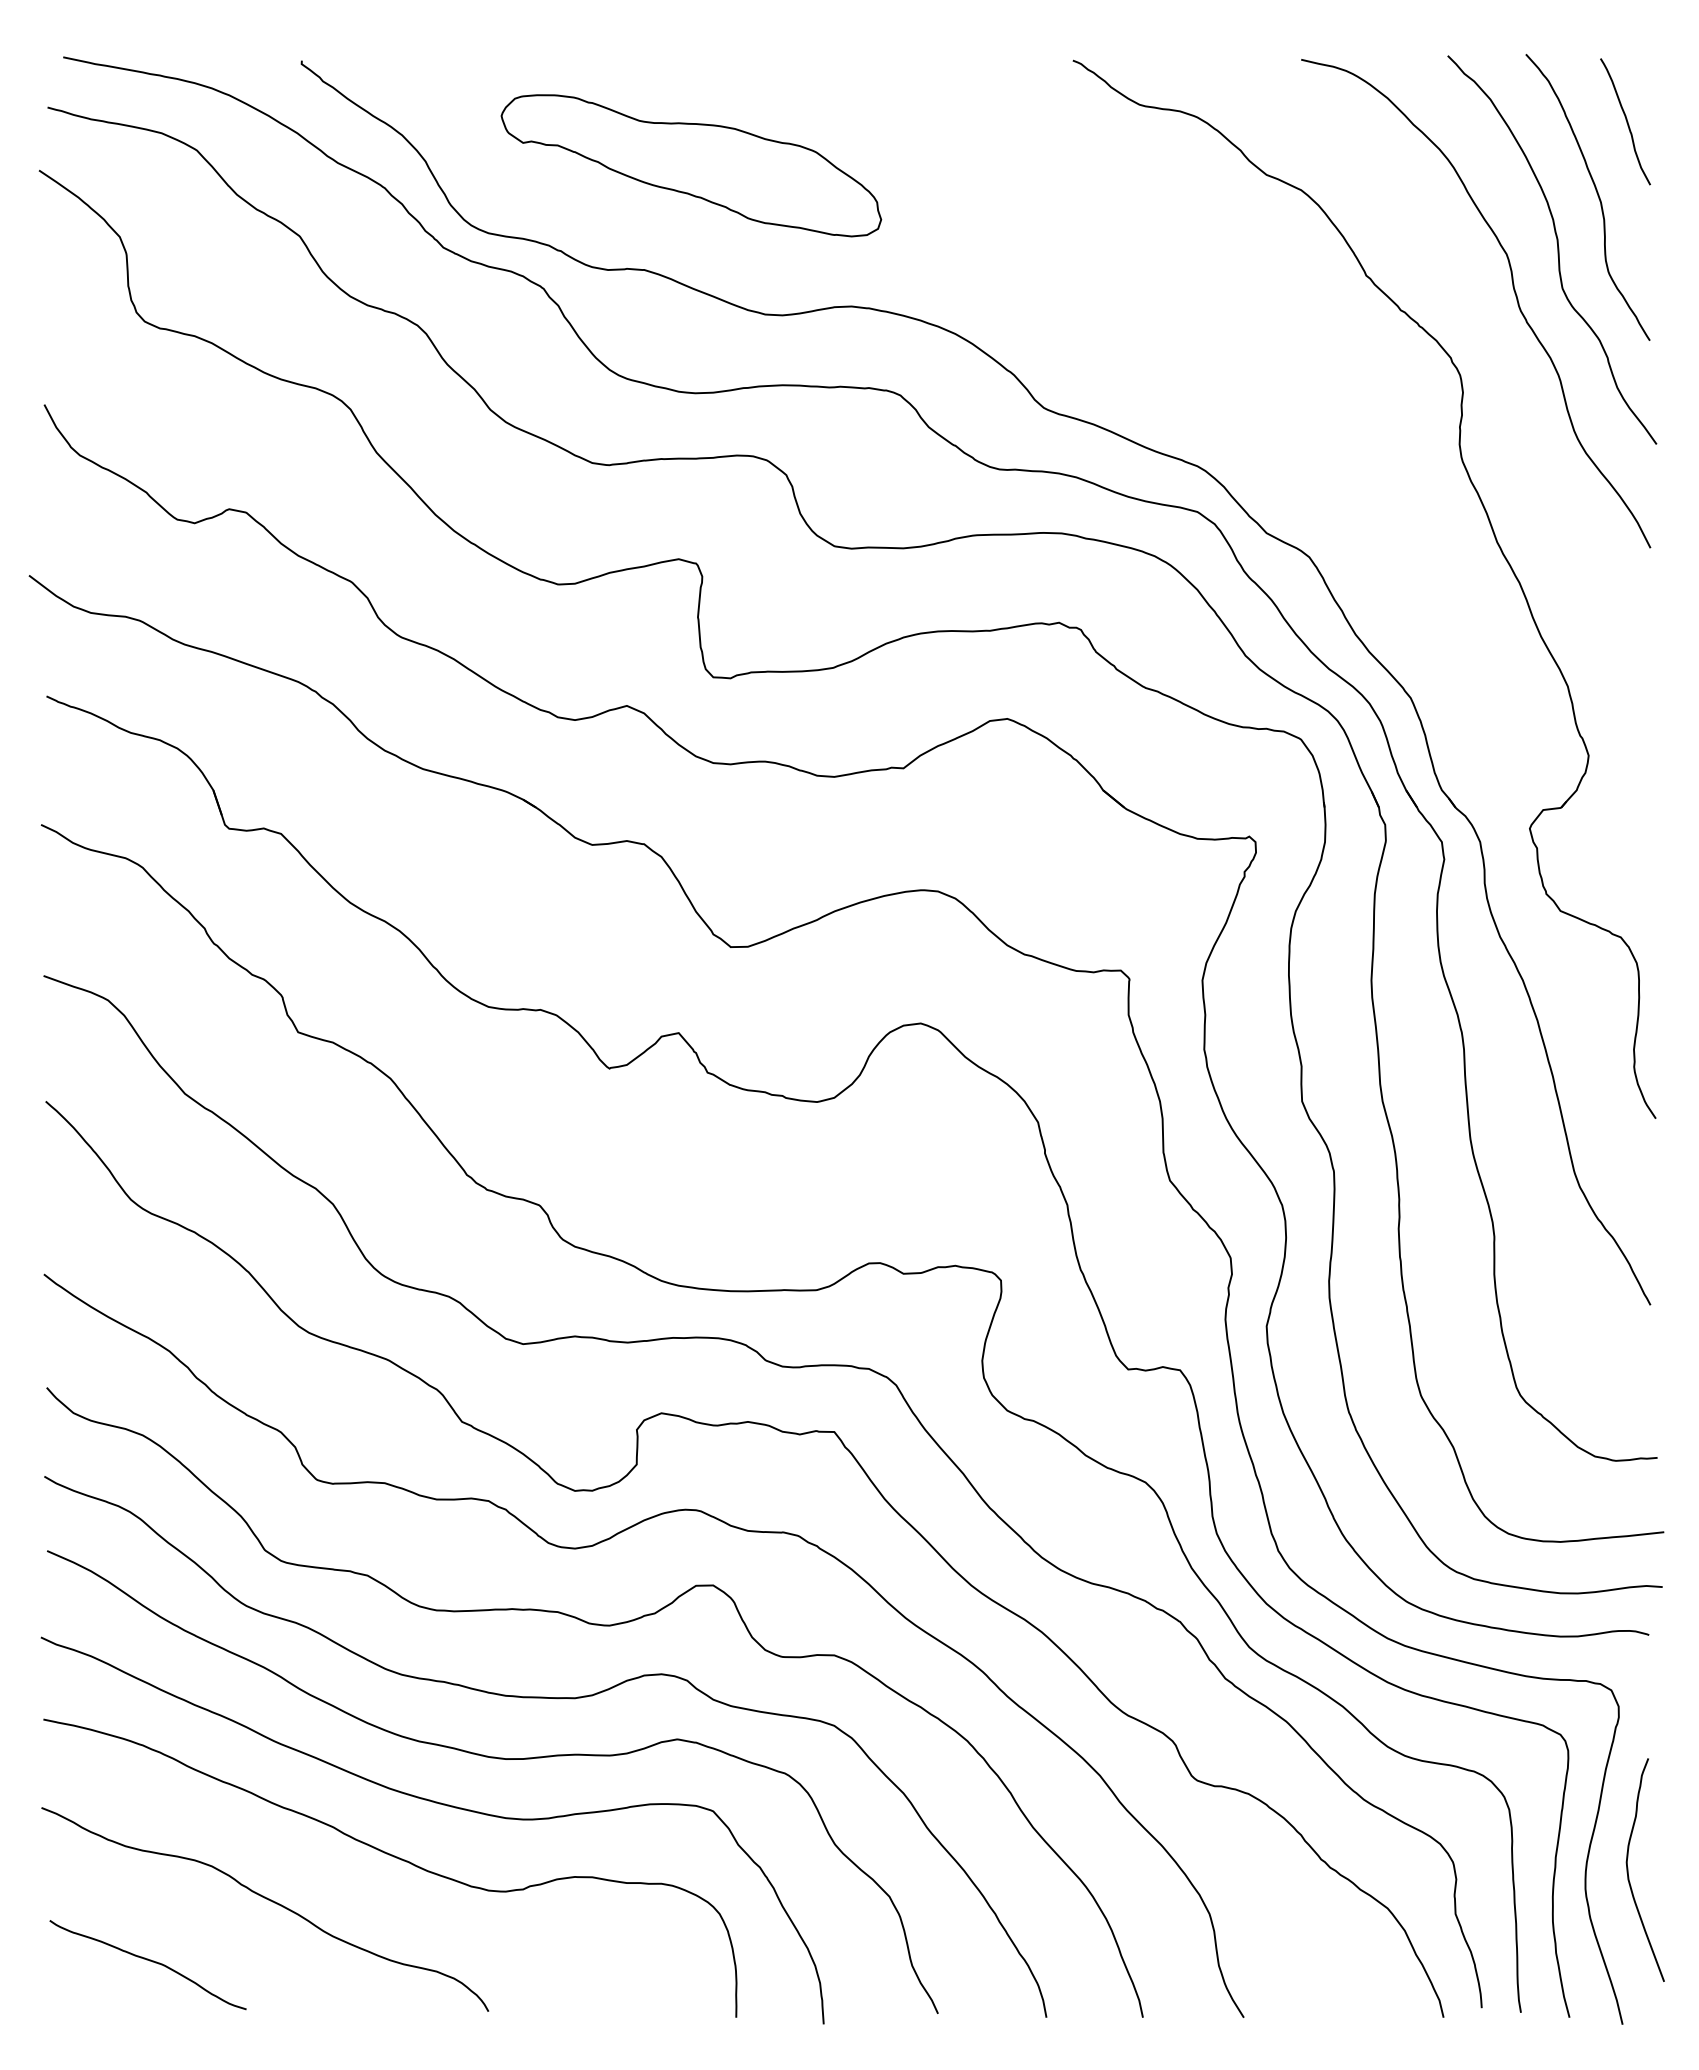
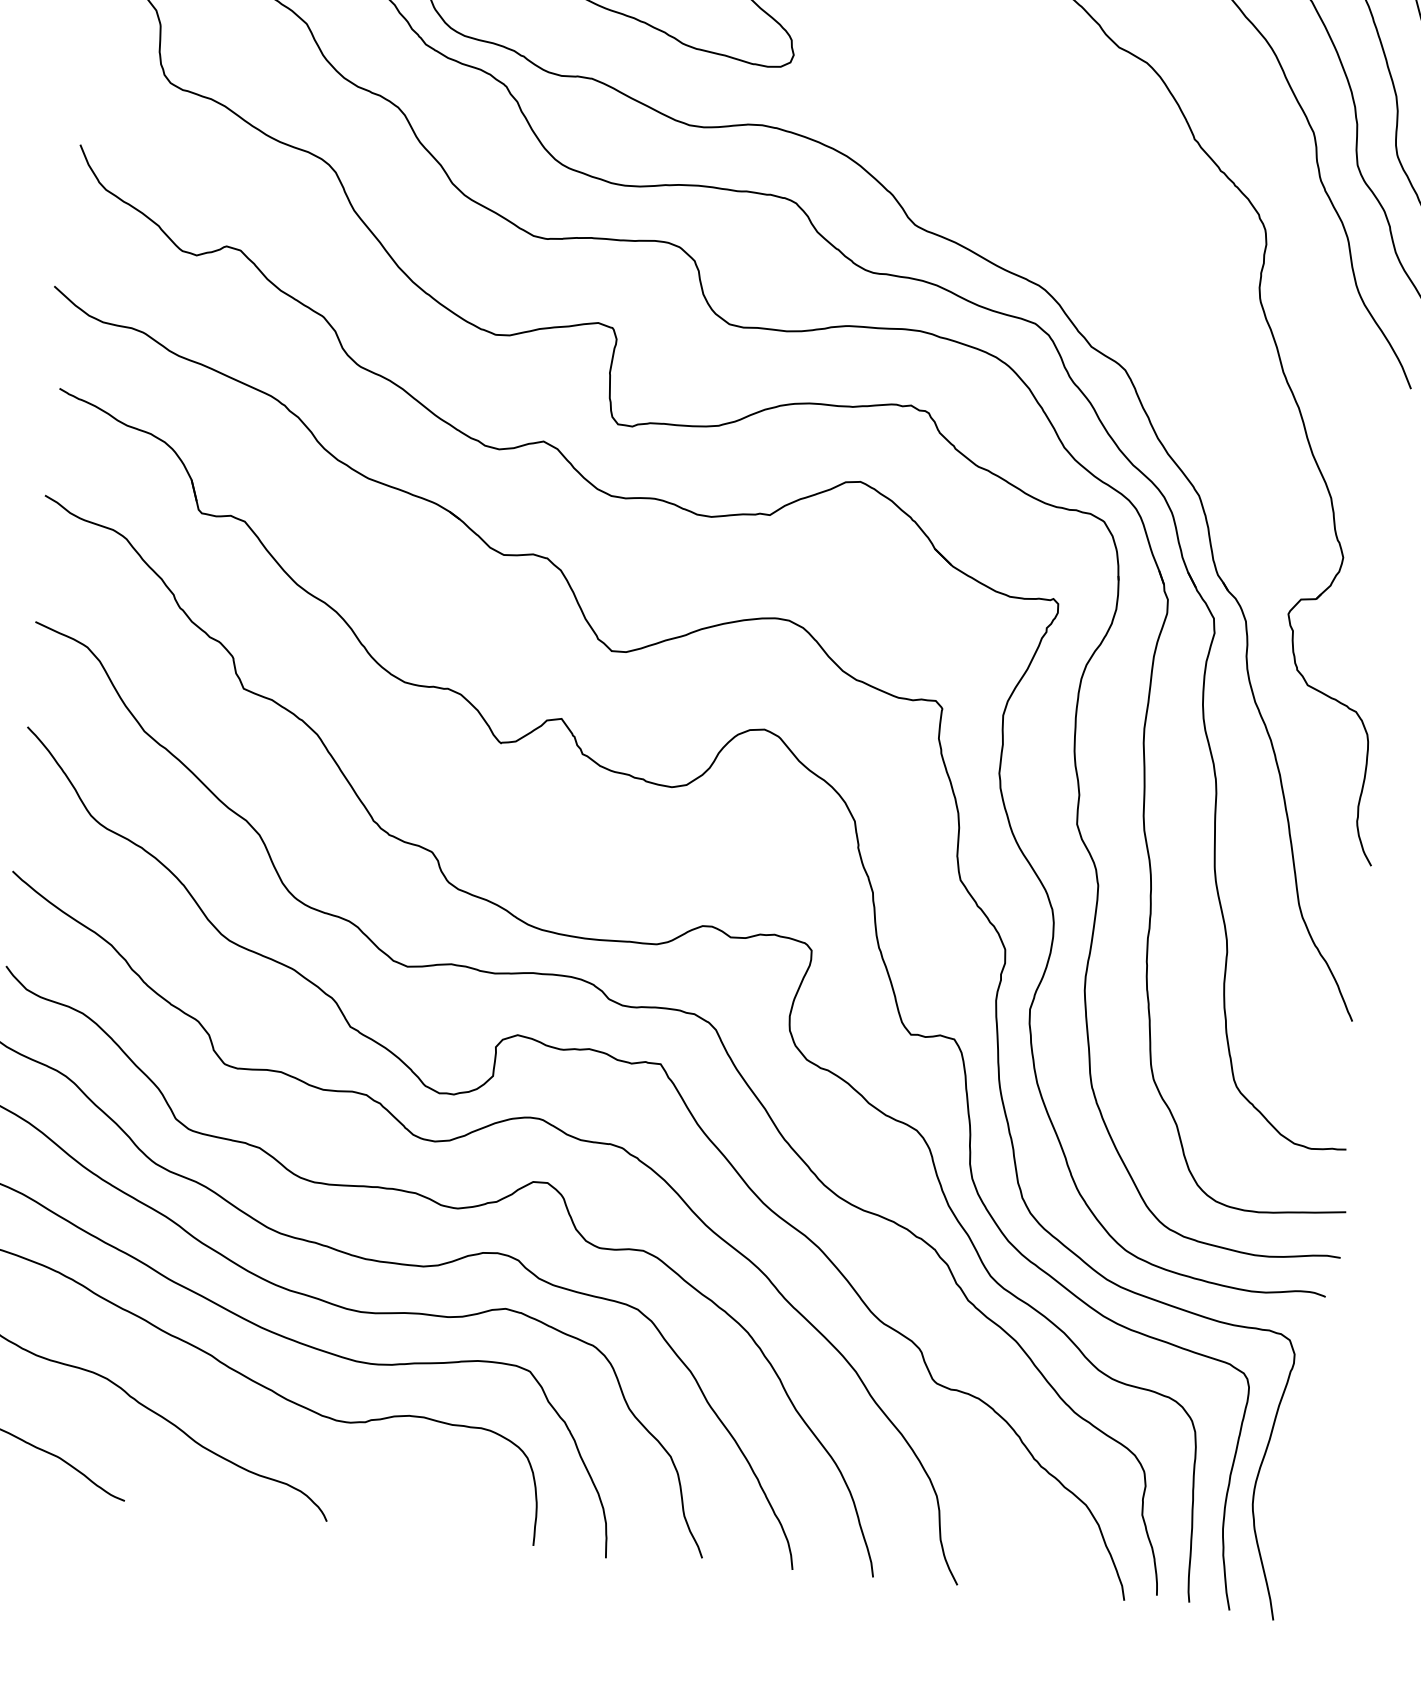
curve: (1628, 1869) -> (1290, 1491), removed

